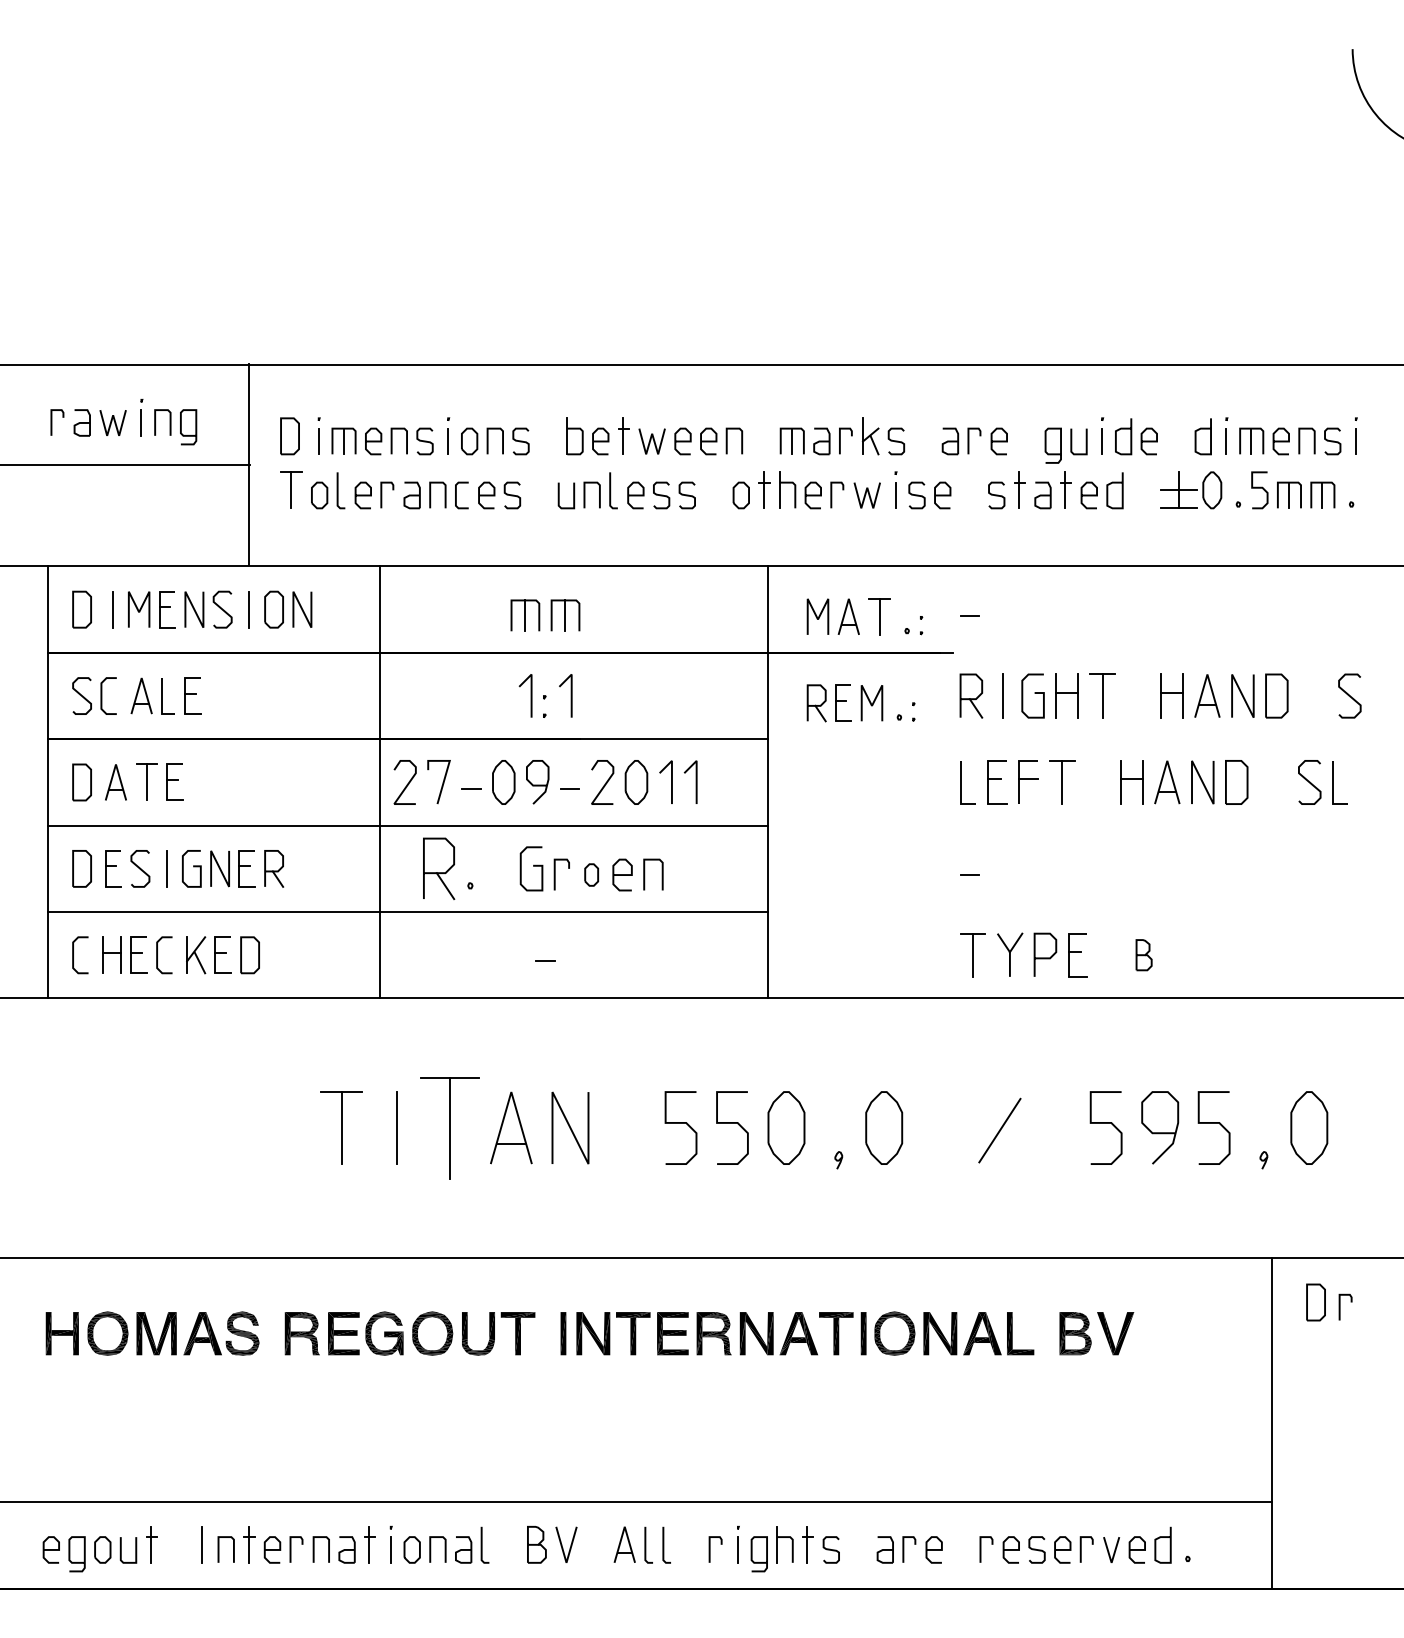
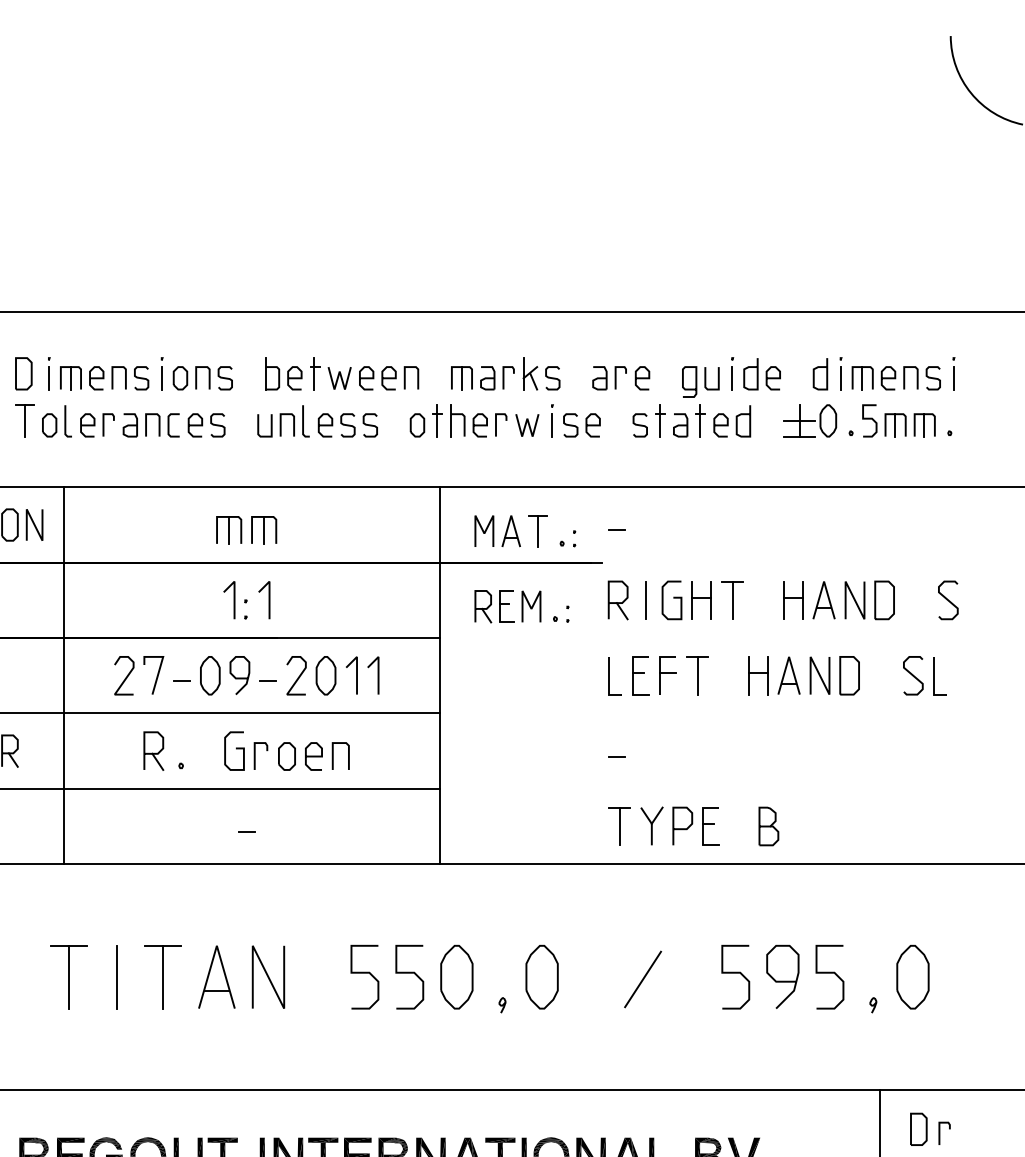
line: (379, 782) -> (63, 675), moved
part: (438, 868) -> (153, 750), size x0.71
part: (591, 874) -> (286, 756), size x1.43
part: (1143, 954) -> (768, 825), size x1.43
part: (449, 1127) -> (162, 976), size x0.71

